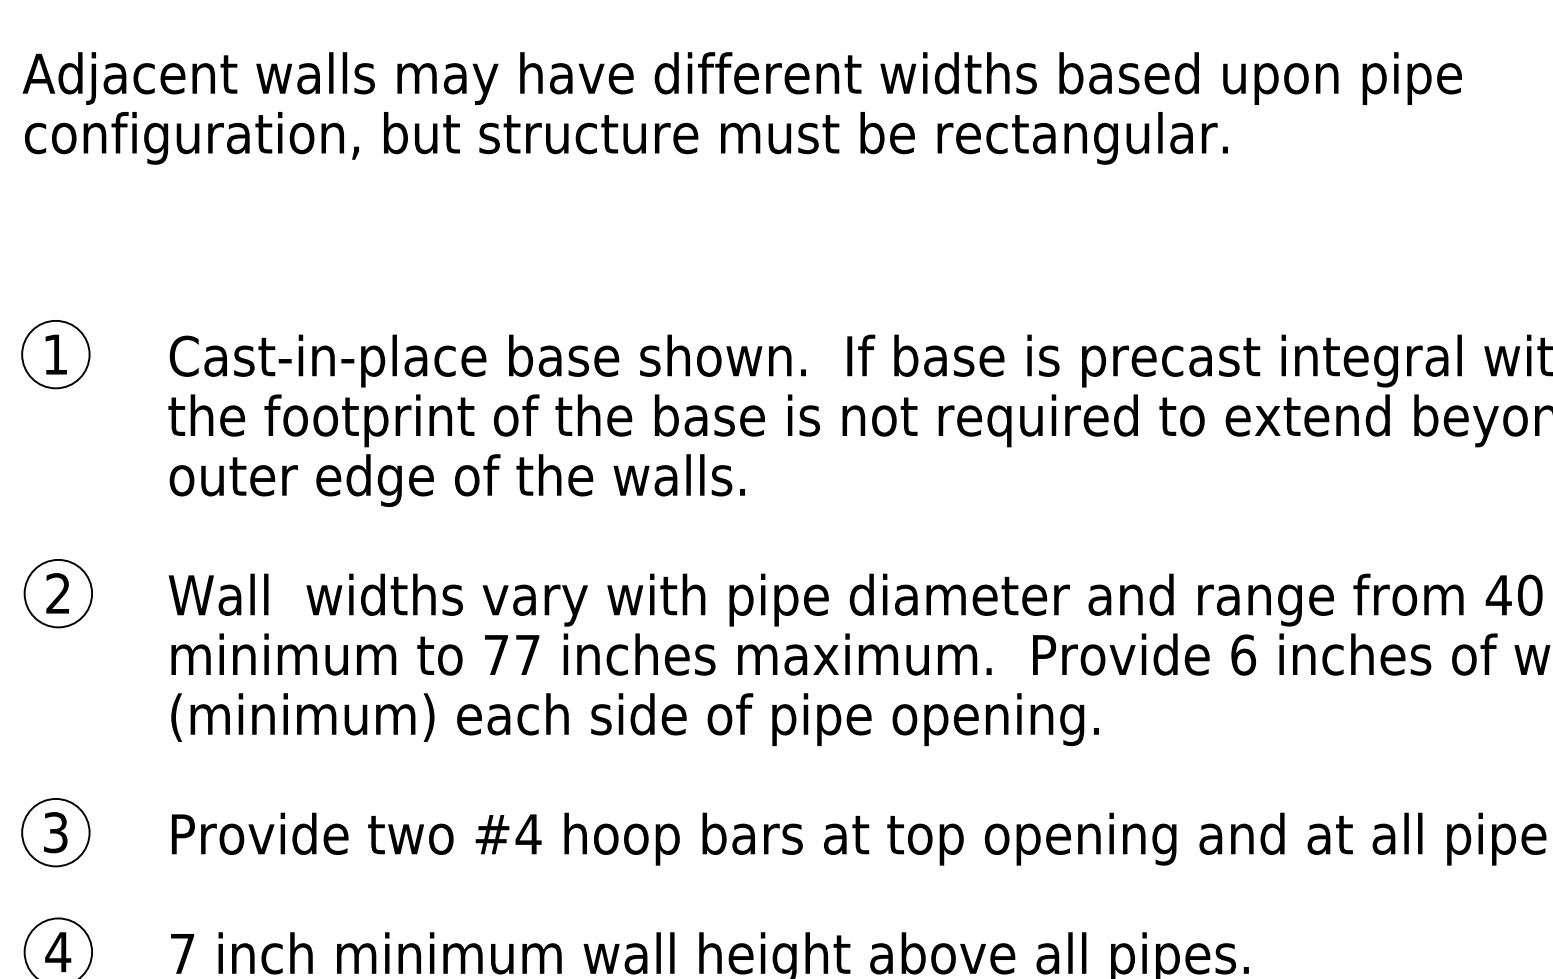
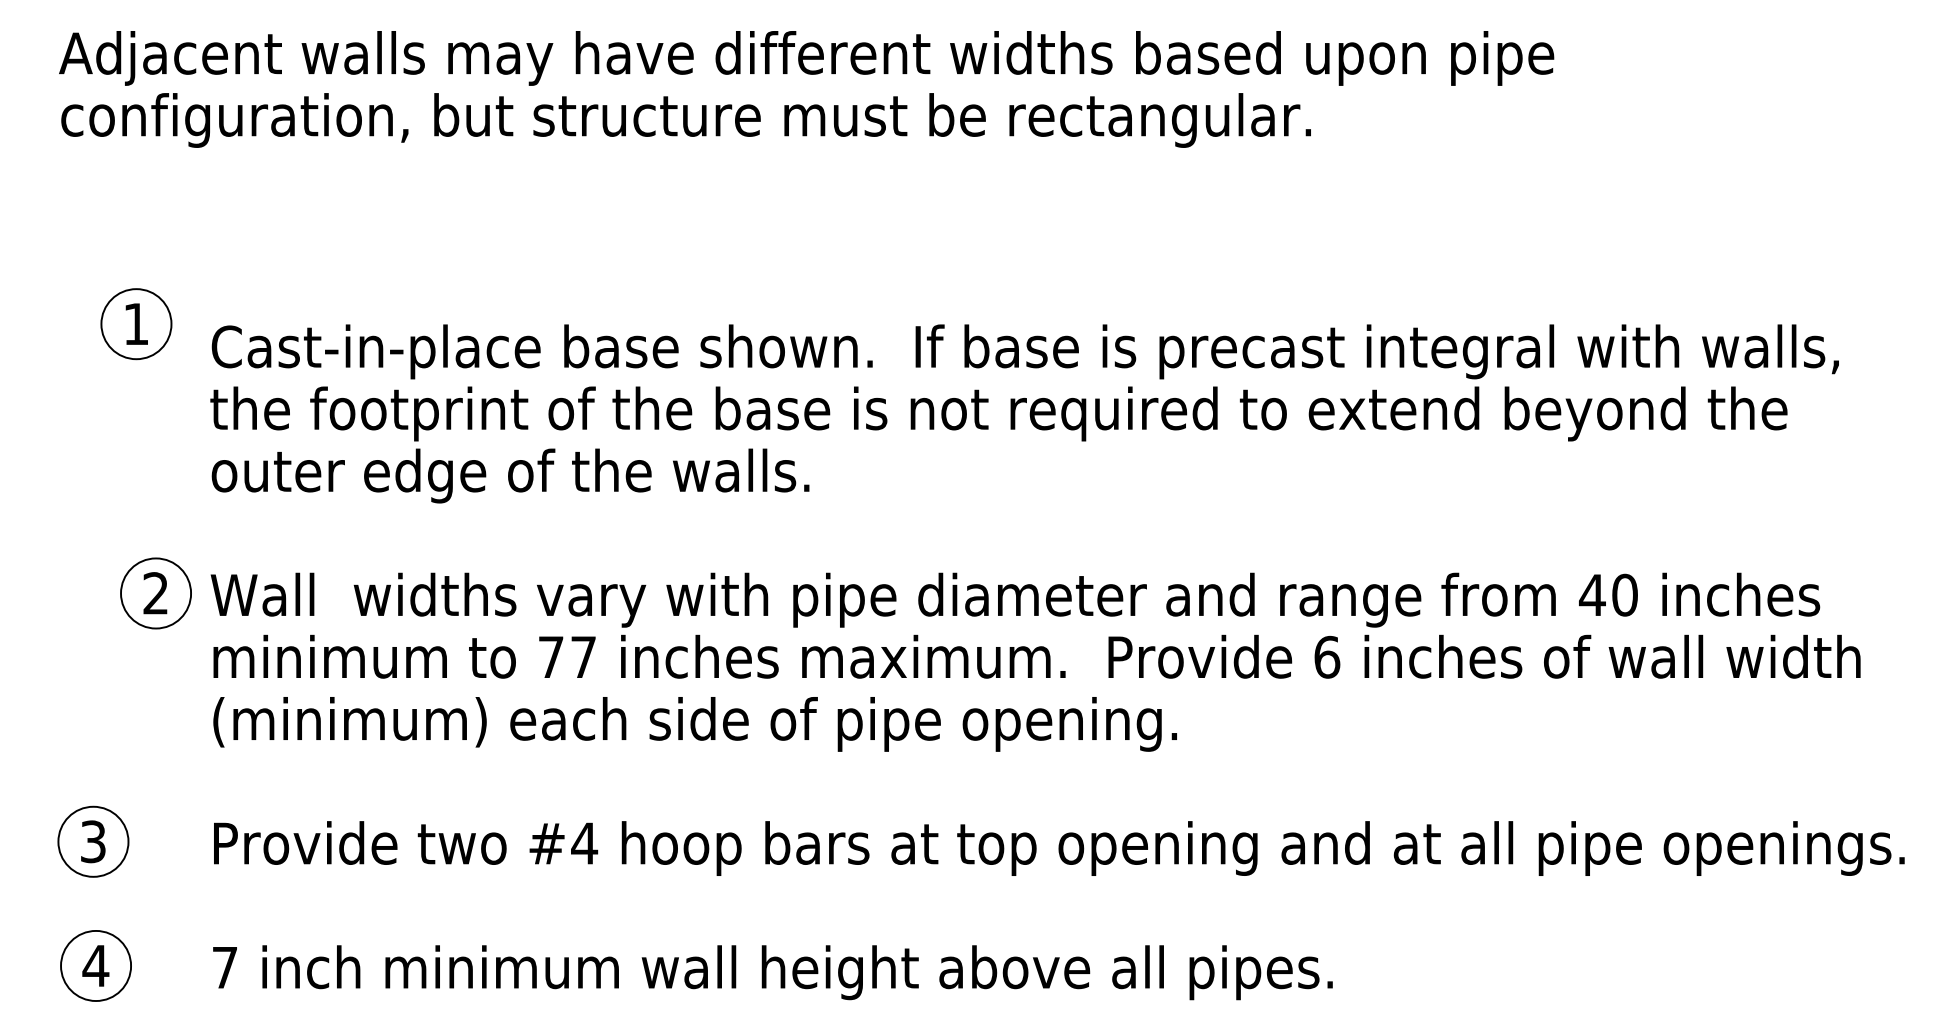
part: (55, 354) -> (136, 324), moved
part: (57, 593) -> (155, 593), moved

